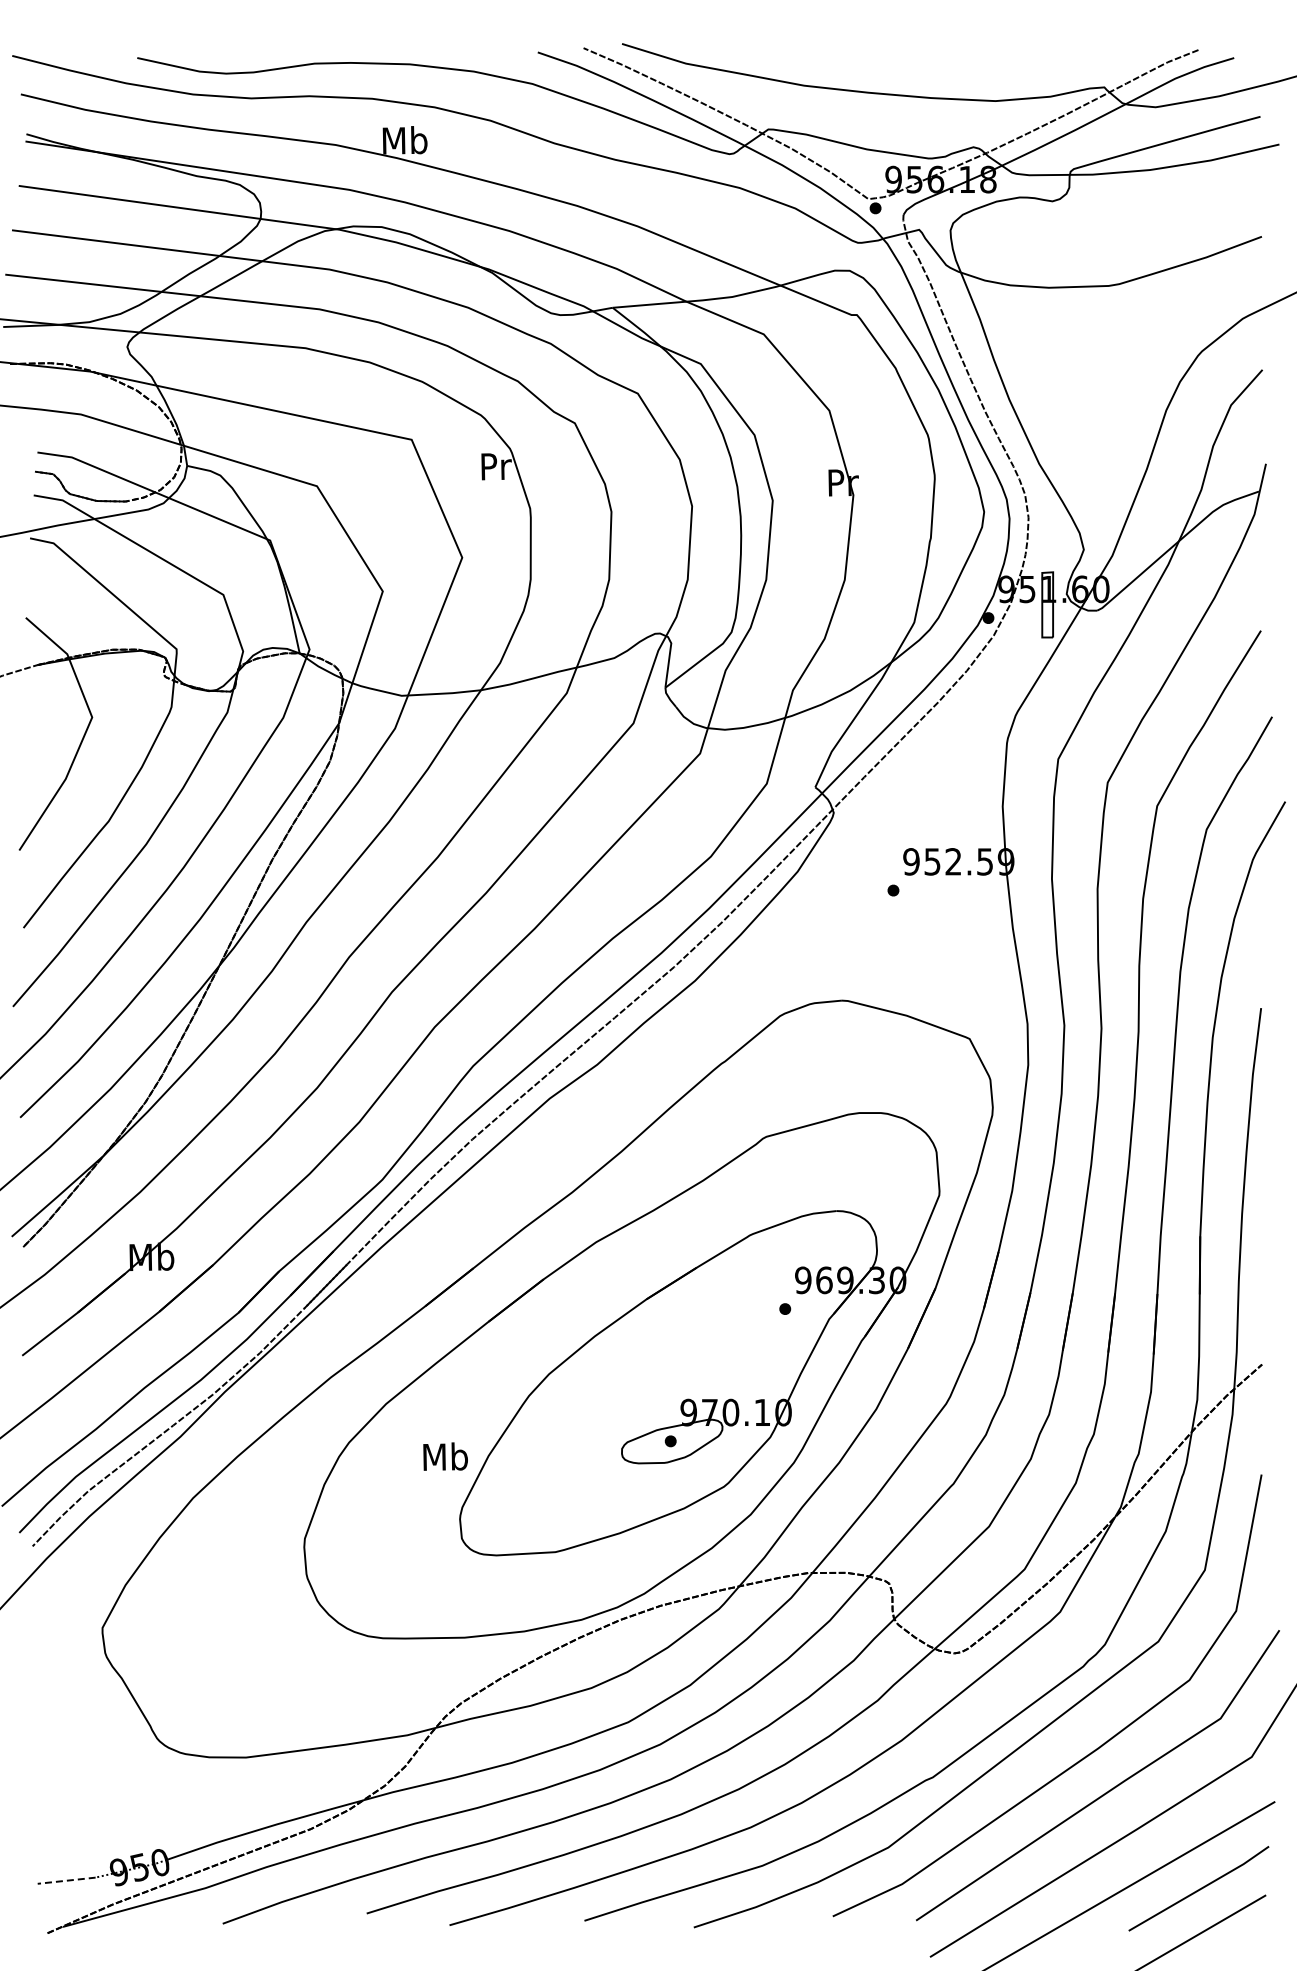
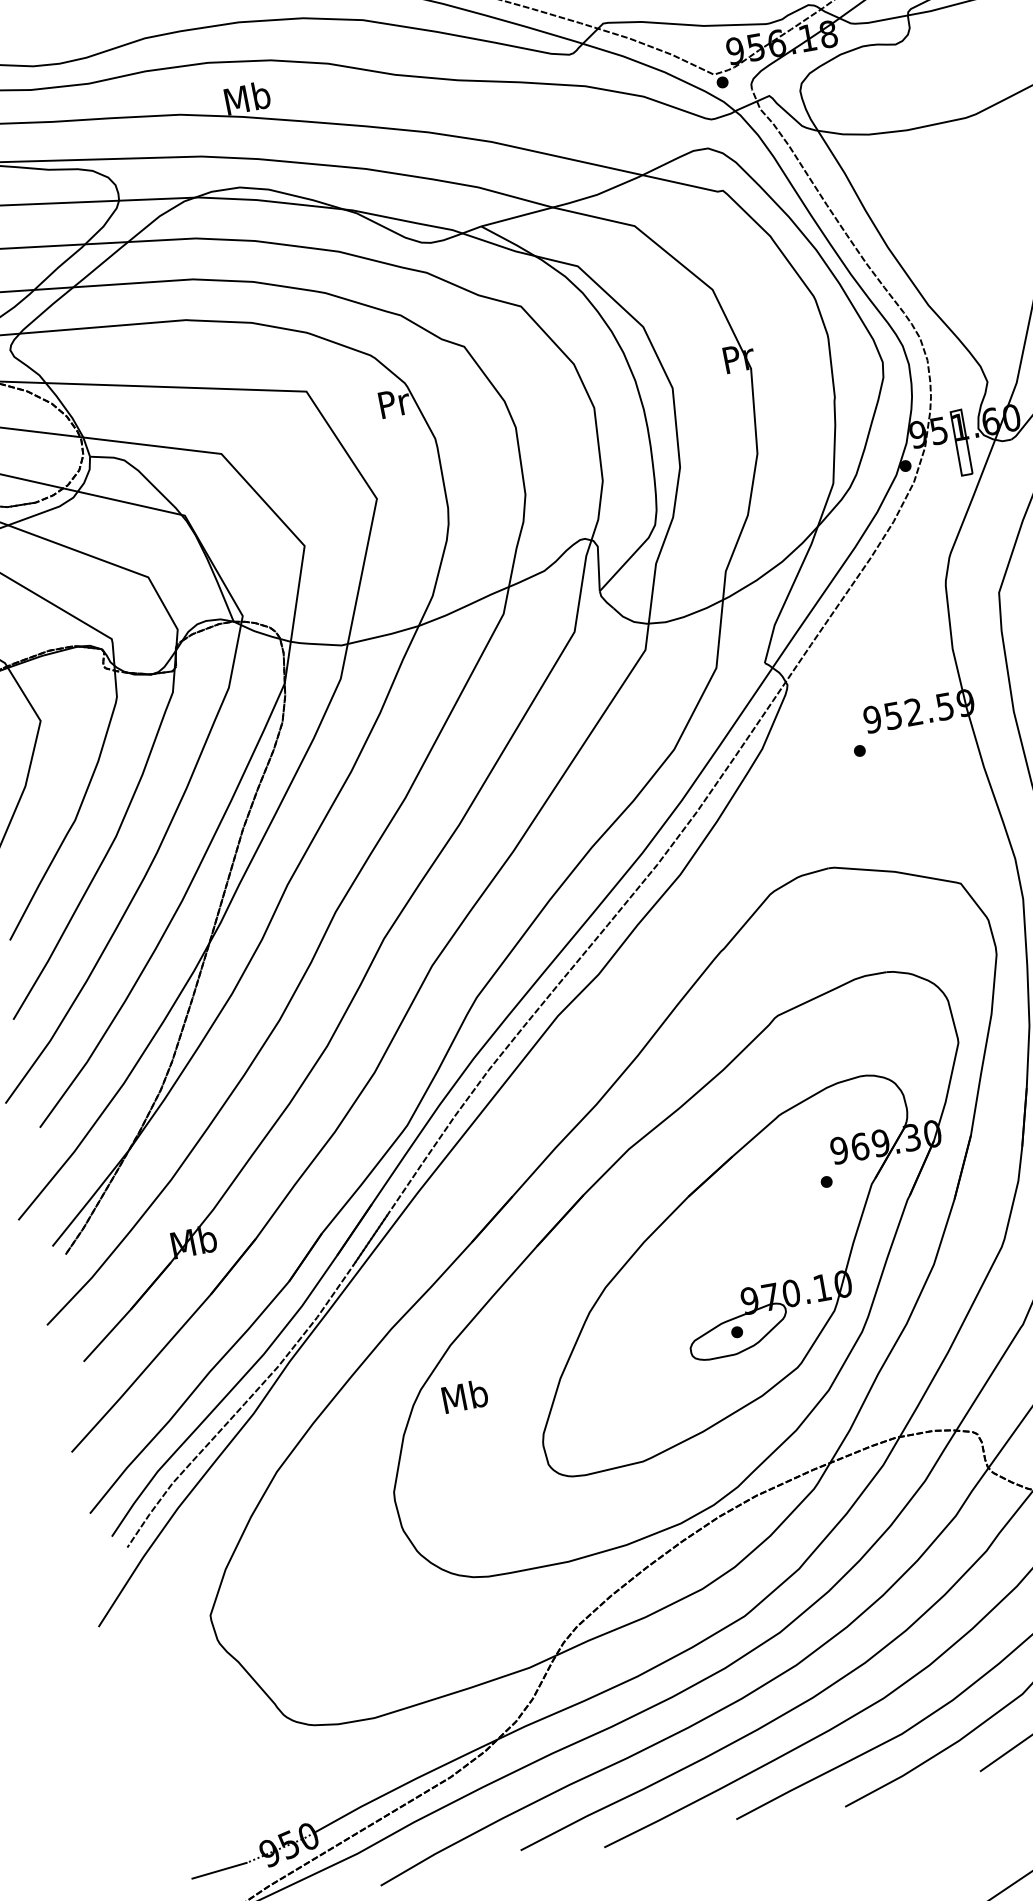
text: (445, 1456) -> (464, 1396), moved
line: (67, 1880) -> (220, 1870), dashed -> solid

